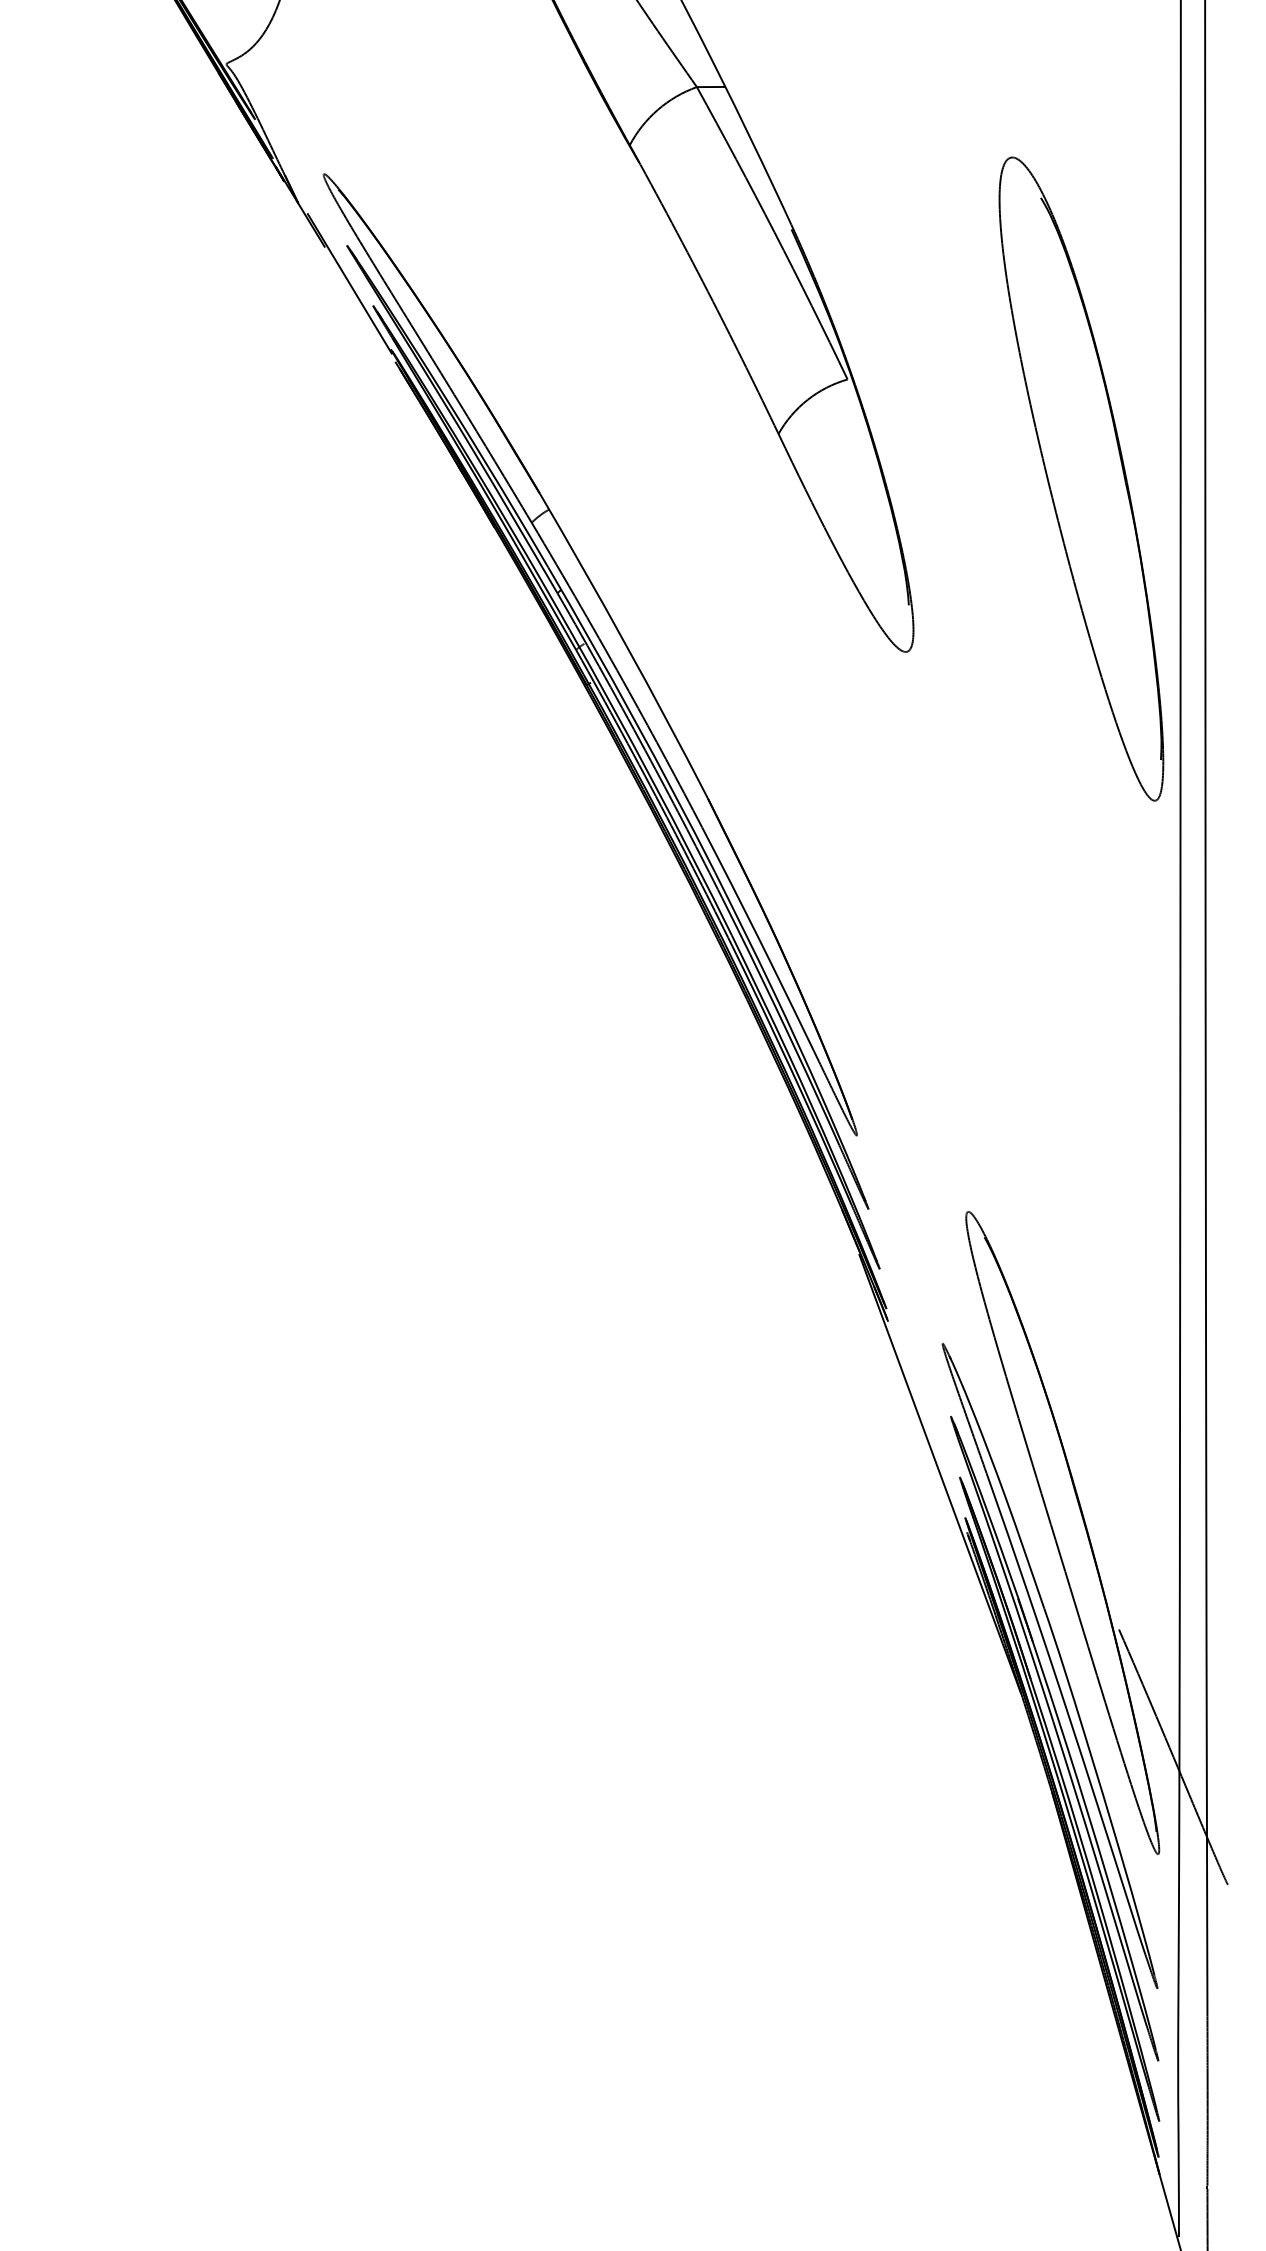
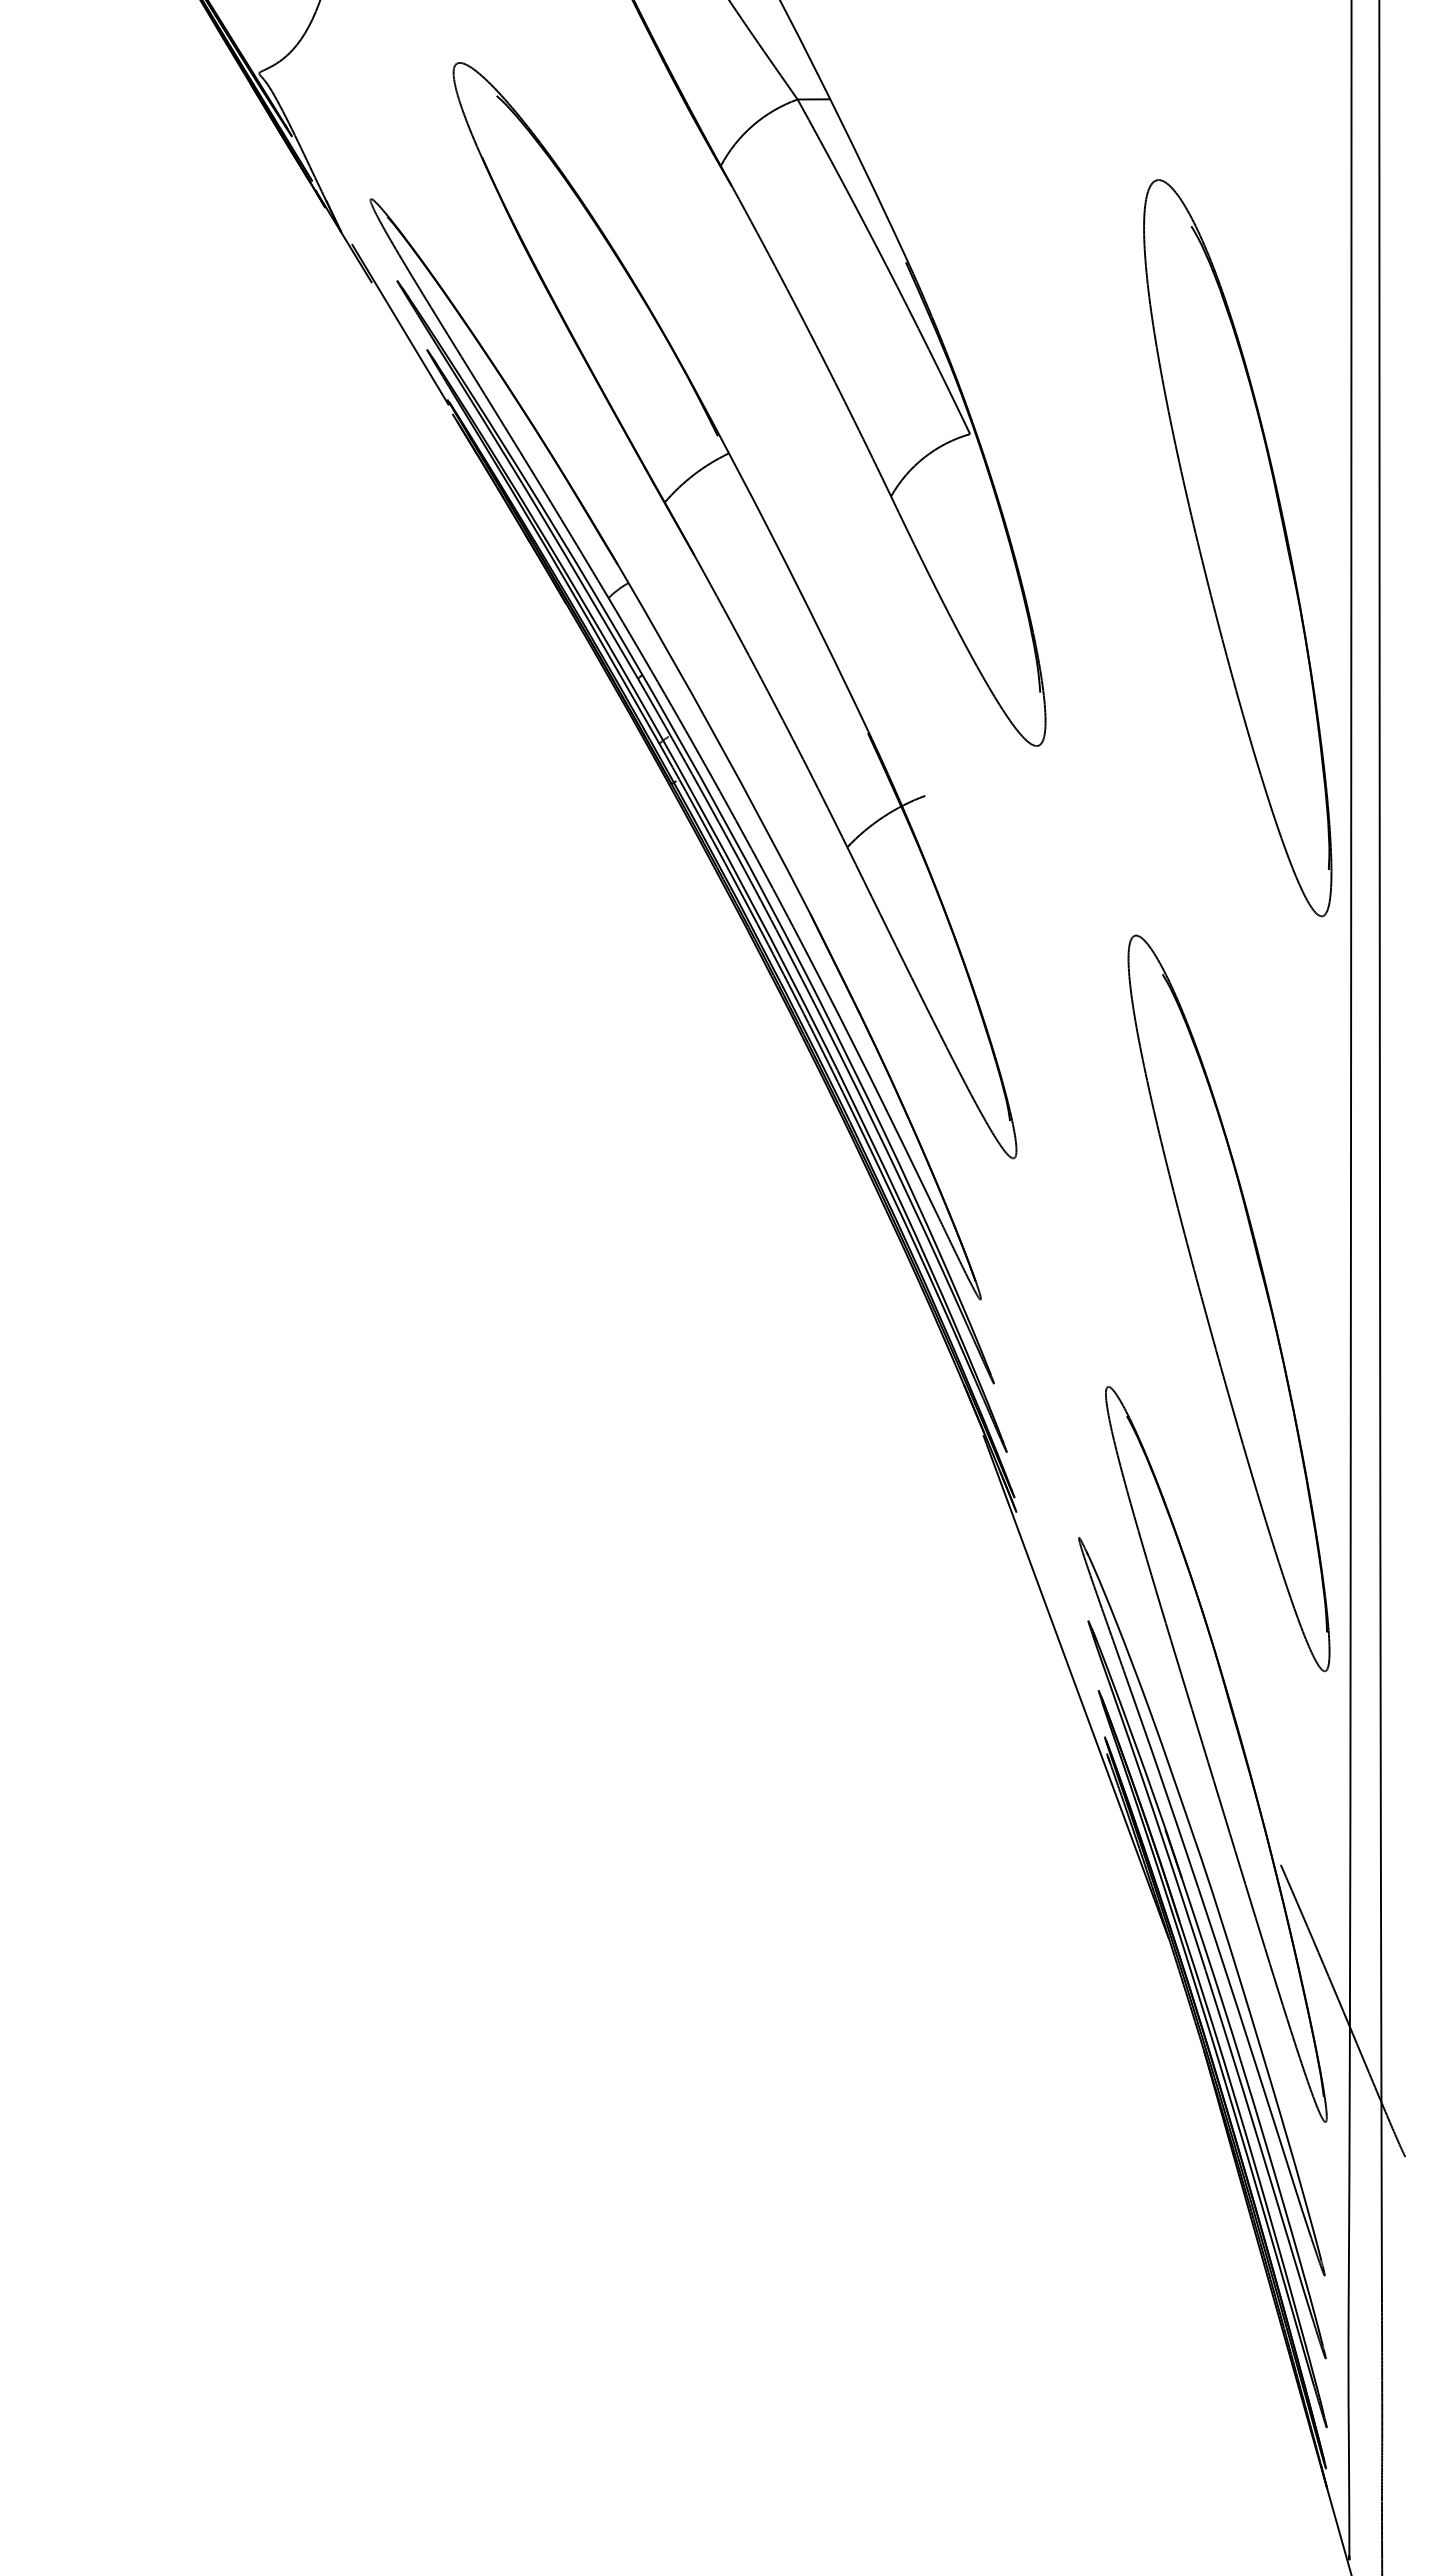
part: (641, 533) -> (734, 610), added
part: (1073, 1139) -> (1228, 1303), added

